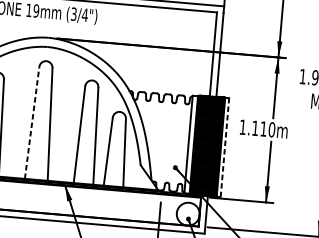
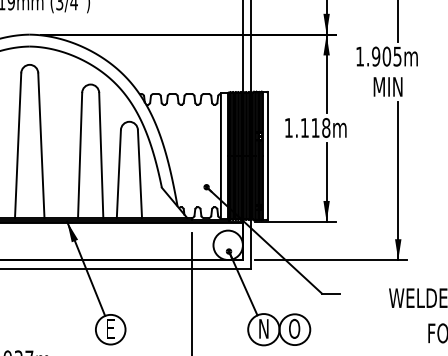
line: (32, 122) -> (18, 145), dashed -> solid
text: (272, 129) -> (326, 127), 1.110m -> 1.118m
line: (224, 147) -> (267, 156), dashed -> solid

